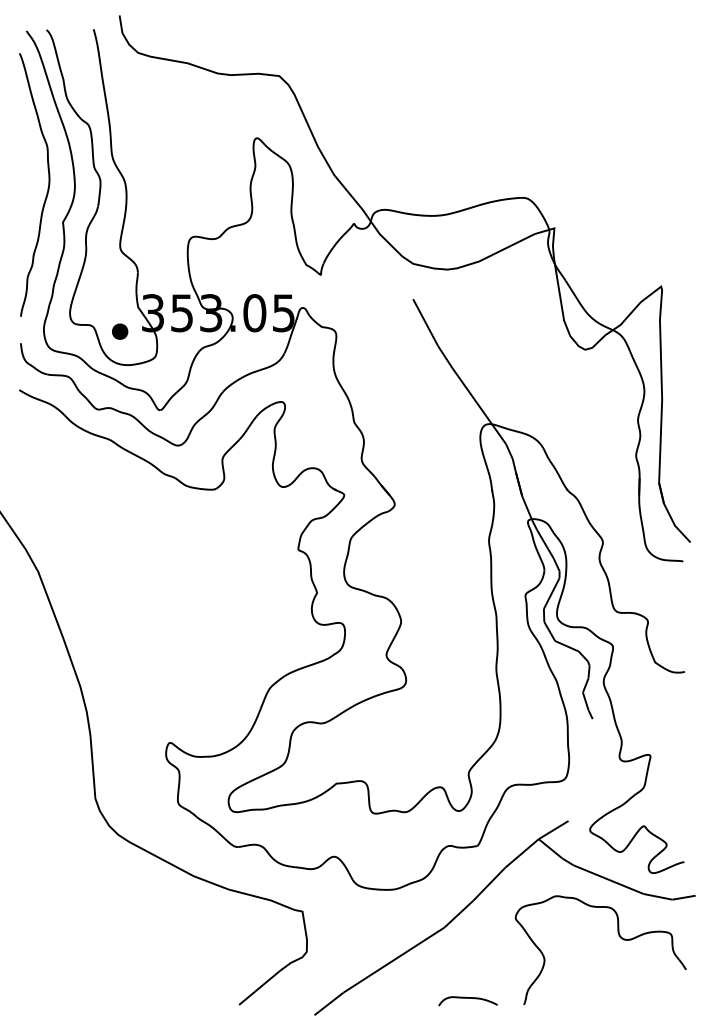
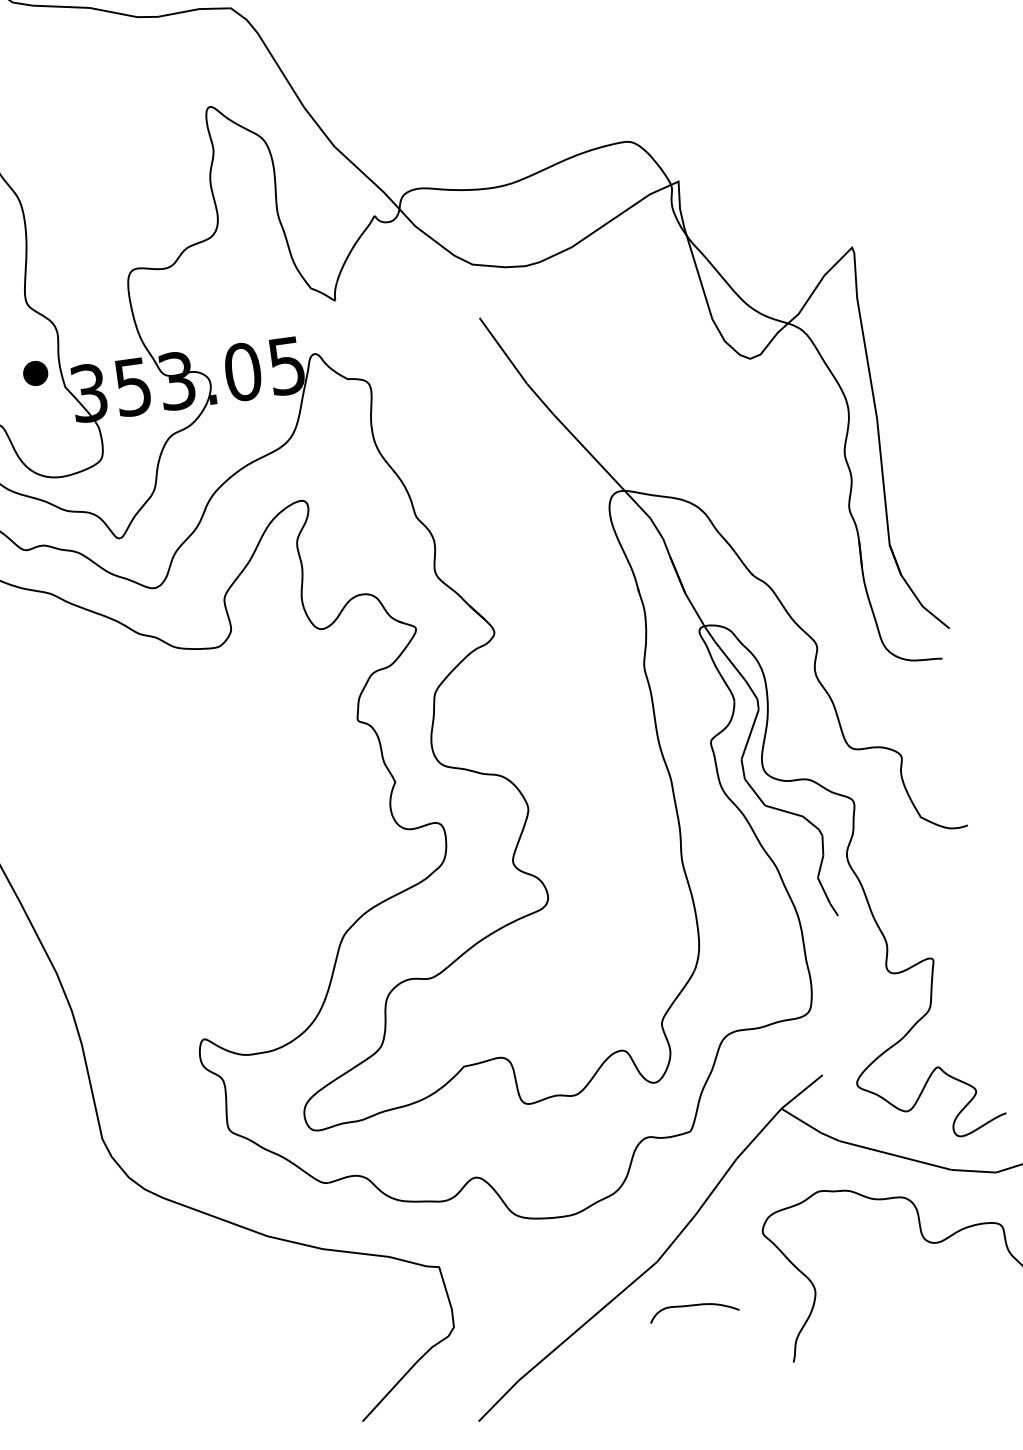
part: (120, 331) -> (36, 373), moved
curve: (467, 998) -> (692, 1306), moved

